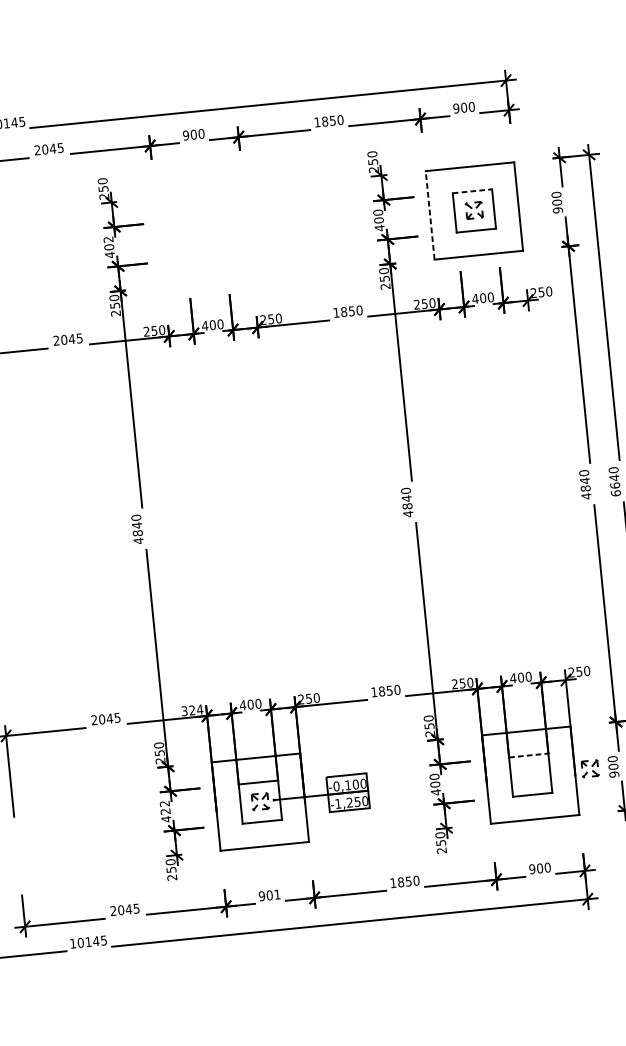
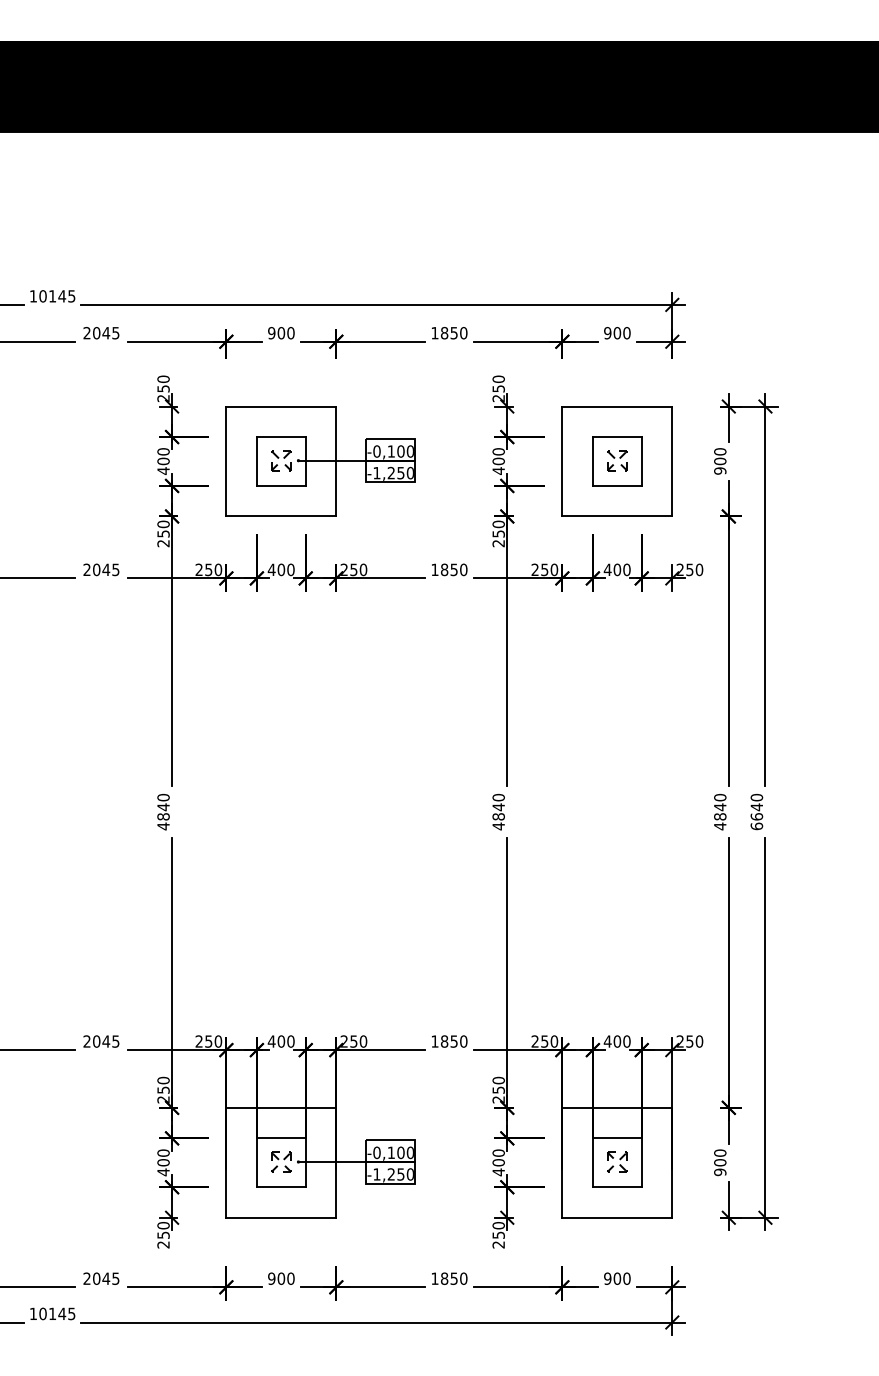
line: (472, 191) -> (617, 437), dashed -> solid
line: (430, 215) -> (562, 461), dashed -> solid
part: (235, 234) -> (320, 461), added
text: (108, 239) -> (163, 451), 402 -> 400
text: (192, 710) -> (208, 1041), 324 -> 250
line: (528, 755) -> (617, 1138), dashed -> solid
part: (590, 768) -> (617, 1161), moved
text: (165, 807) -> (163, 1157), 422 -> 400
text: (277, 894) -> (290, 1278), 901 -> 900

